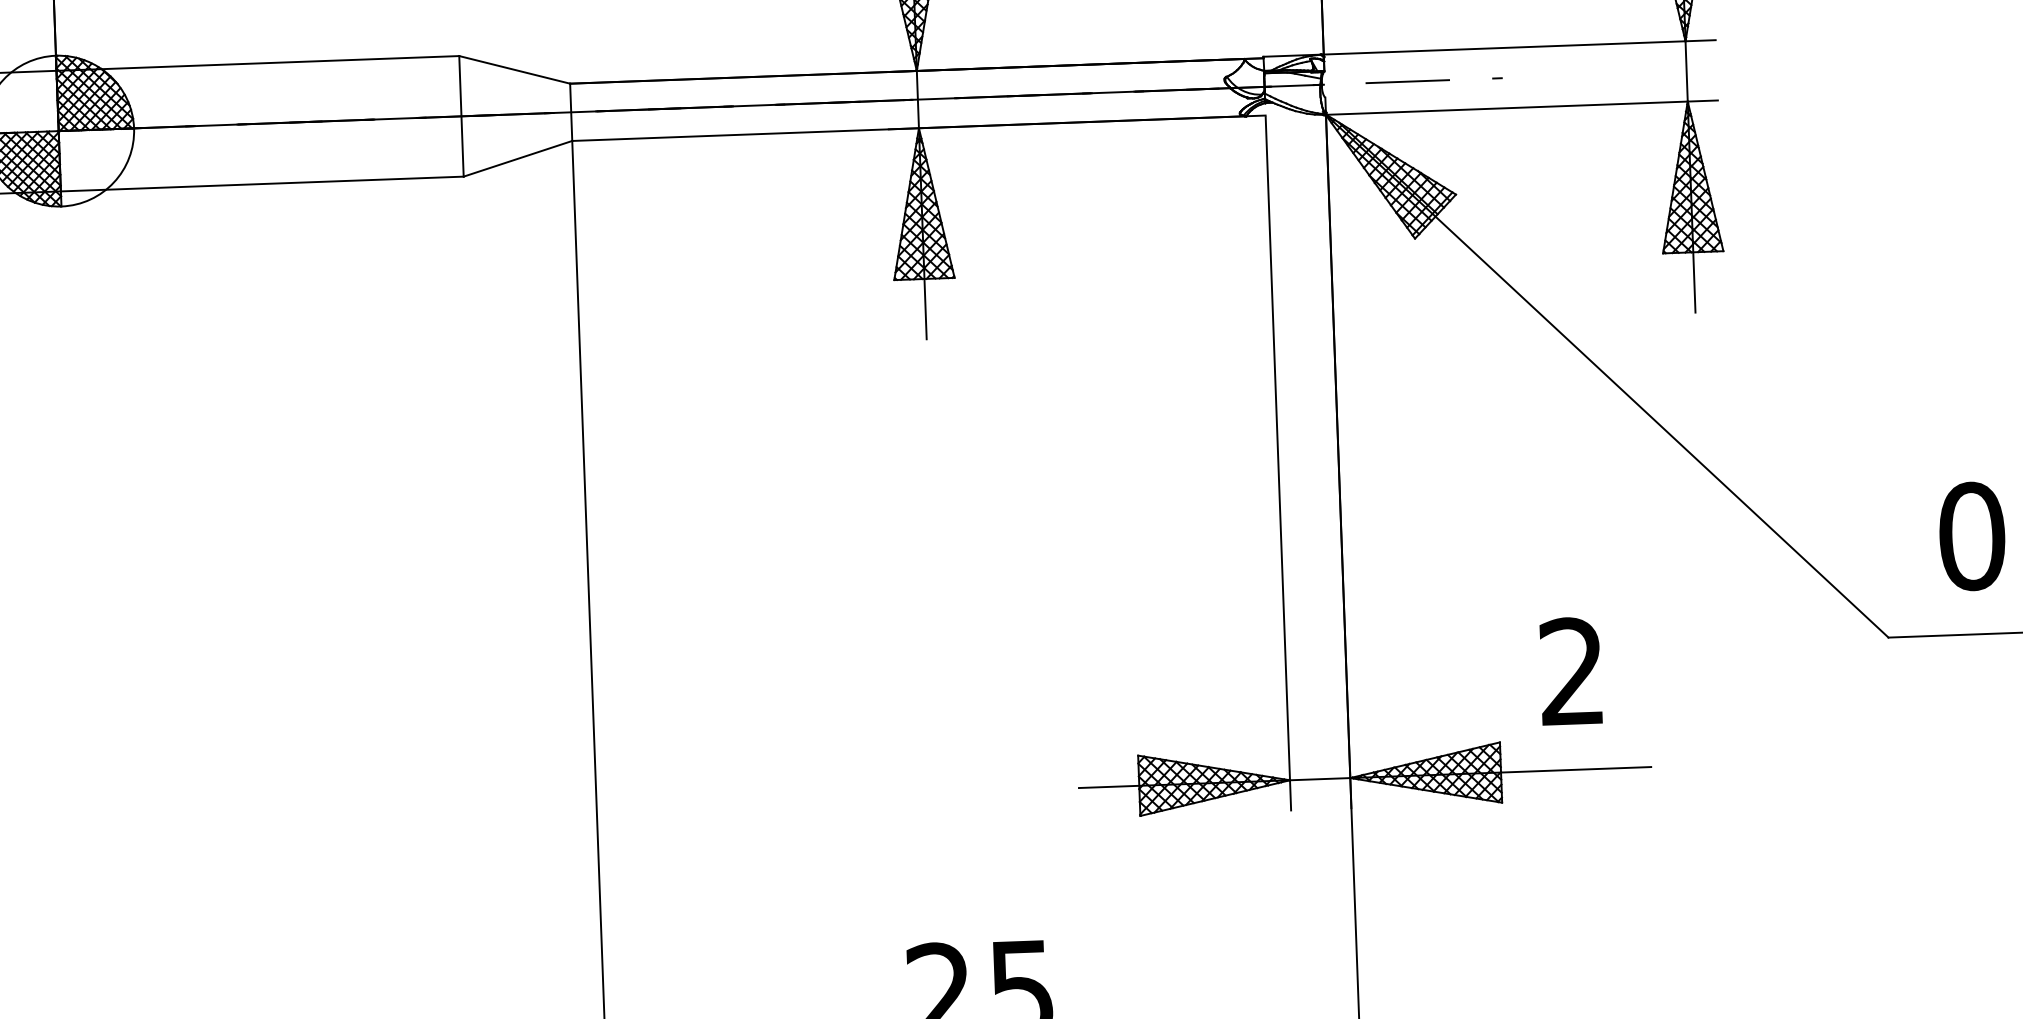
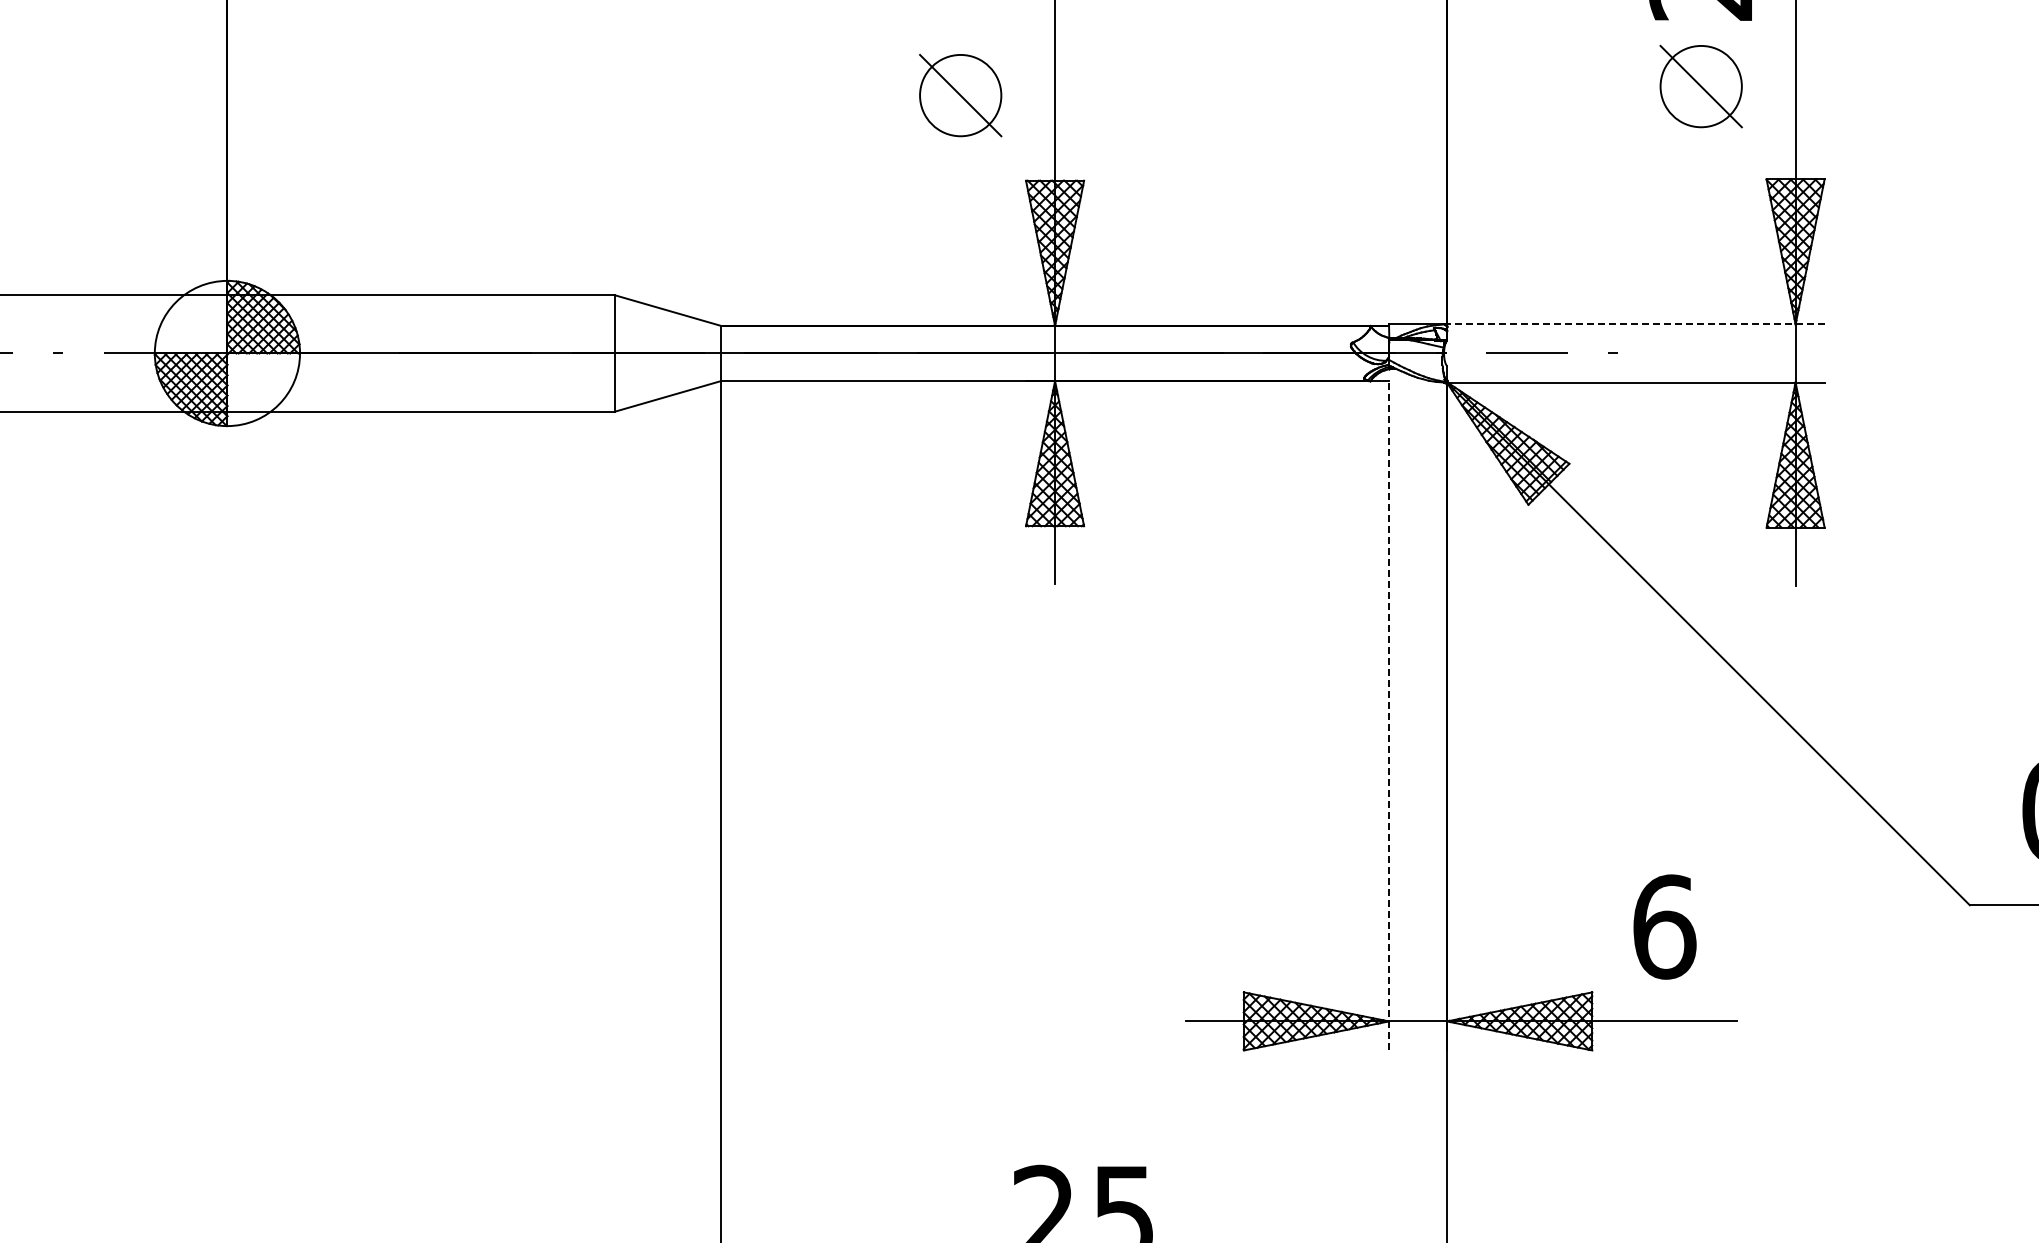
line: (1517, 47) -> (1633, 324), solid -> dashed
line: (1278, 463) -> (1389, 716), solid -> dashed
text: (1572, 671) -> (1664, 926), 2 -> 6

